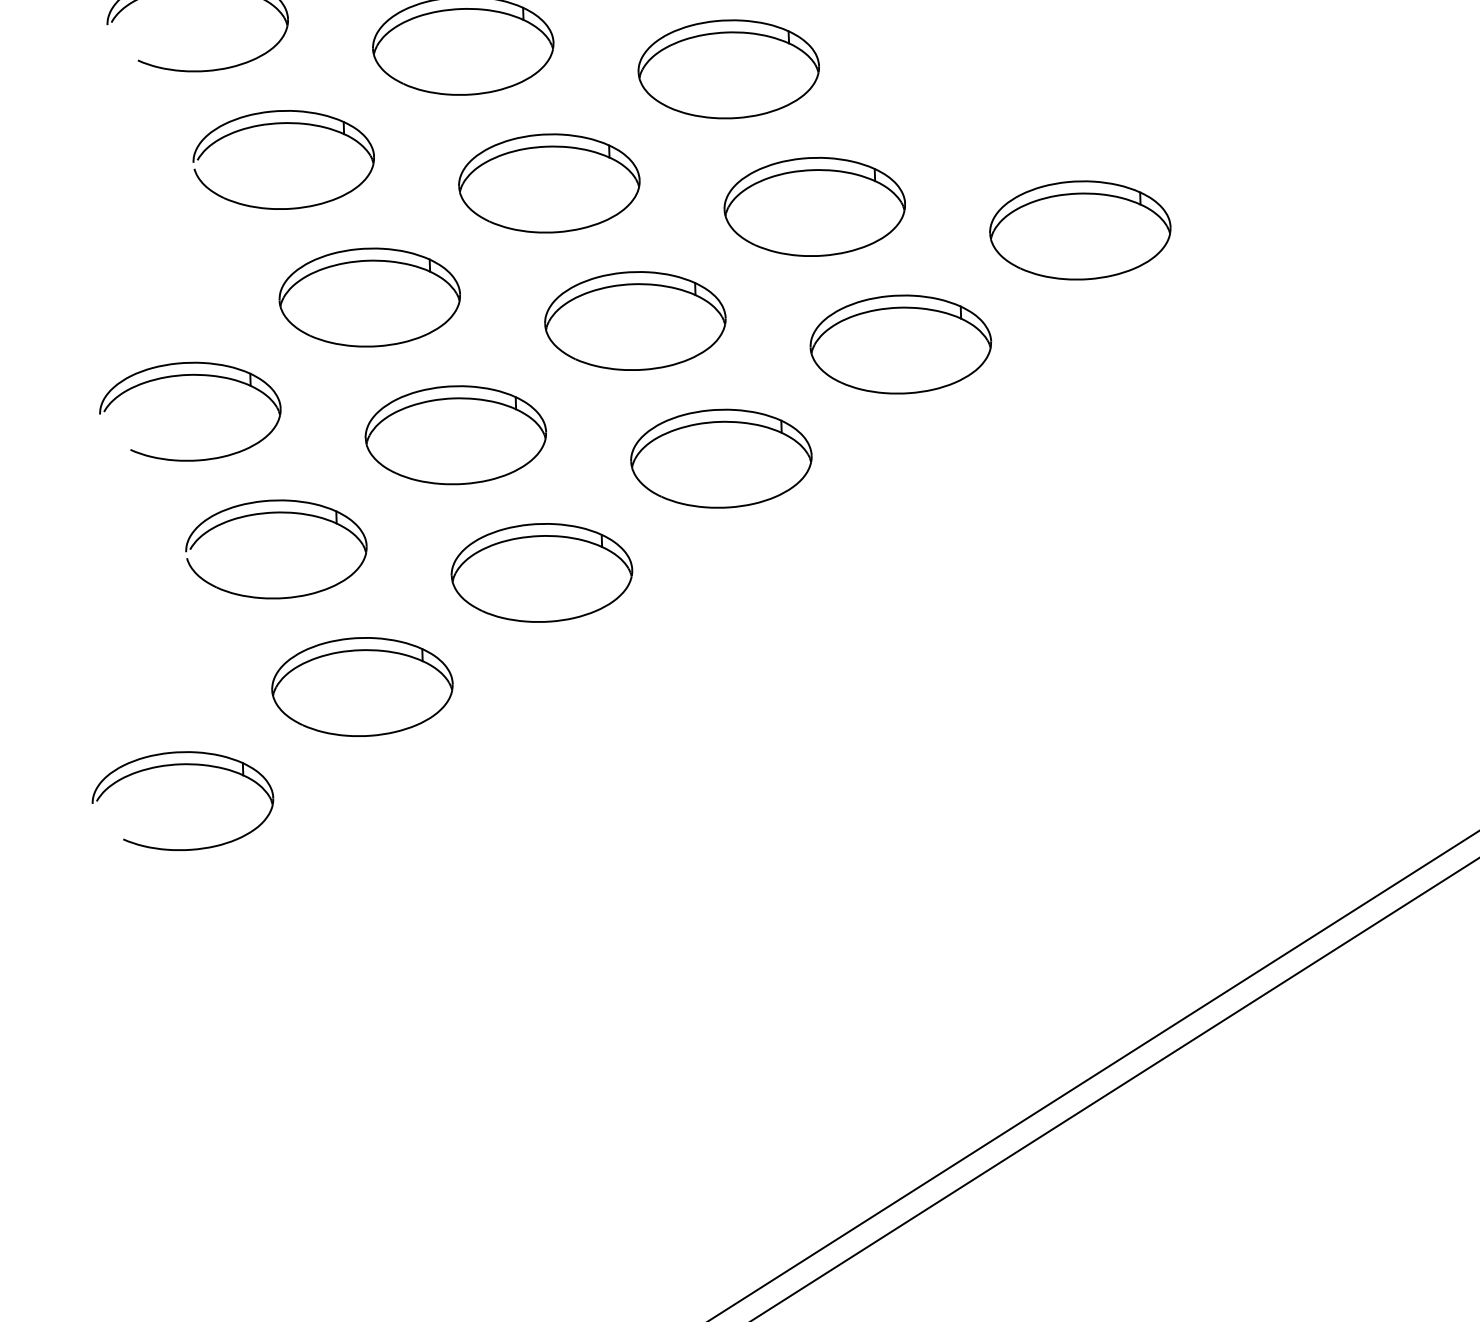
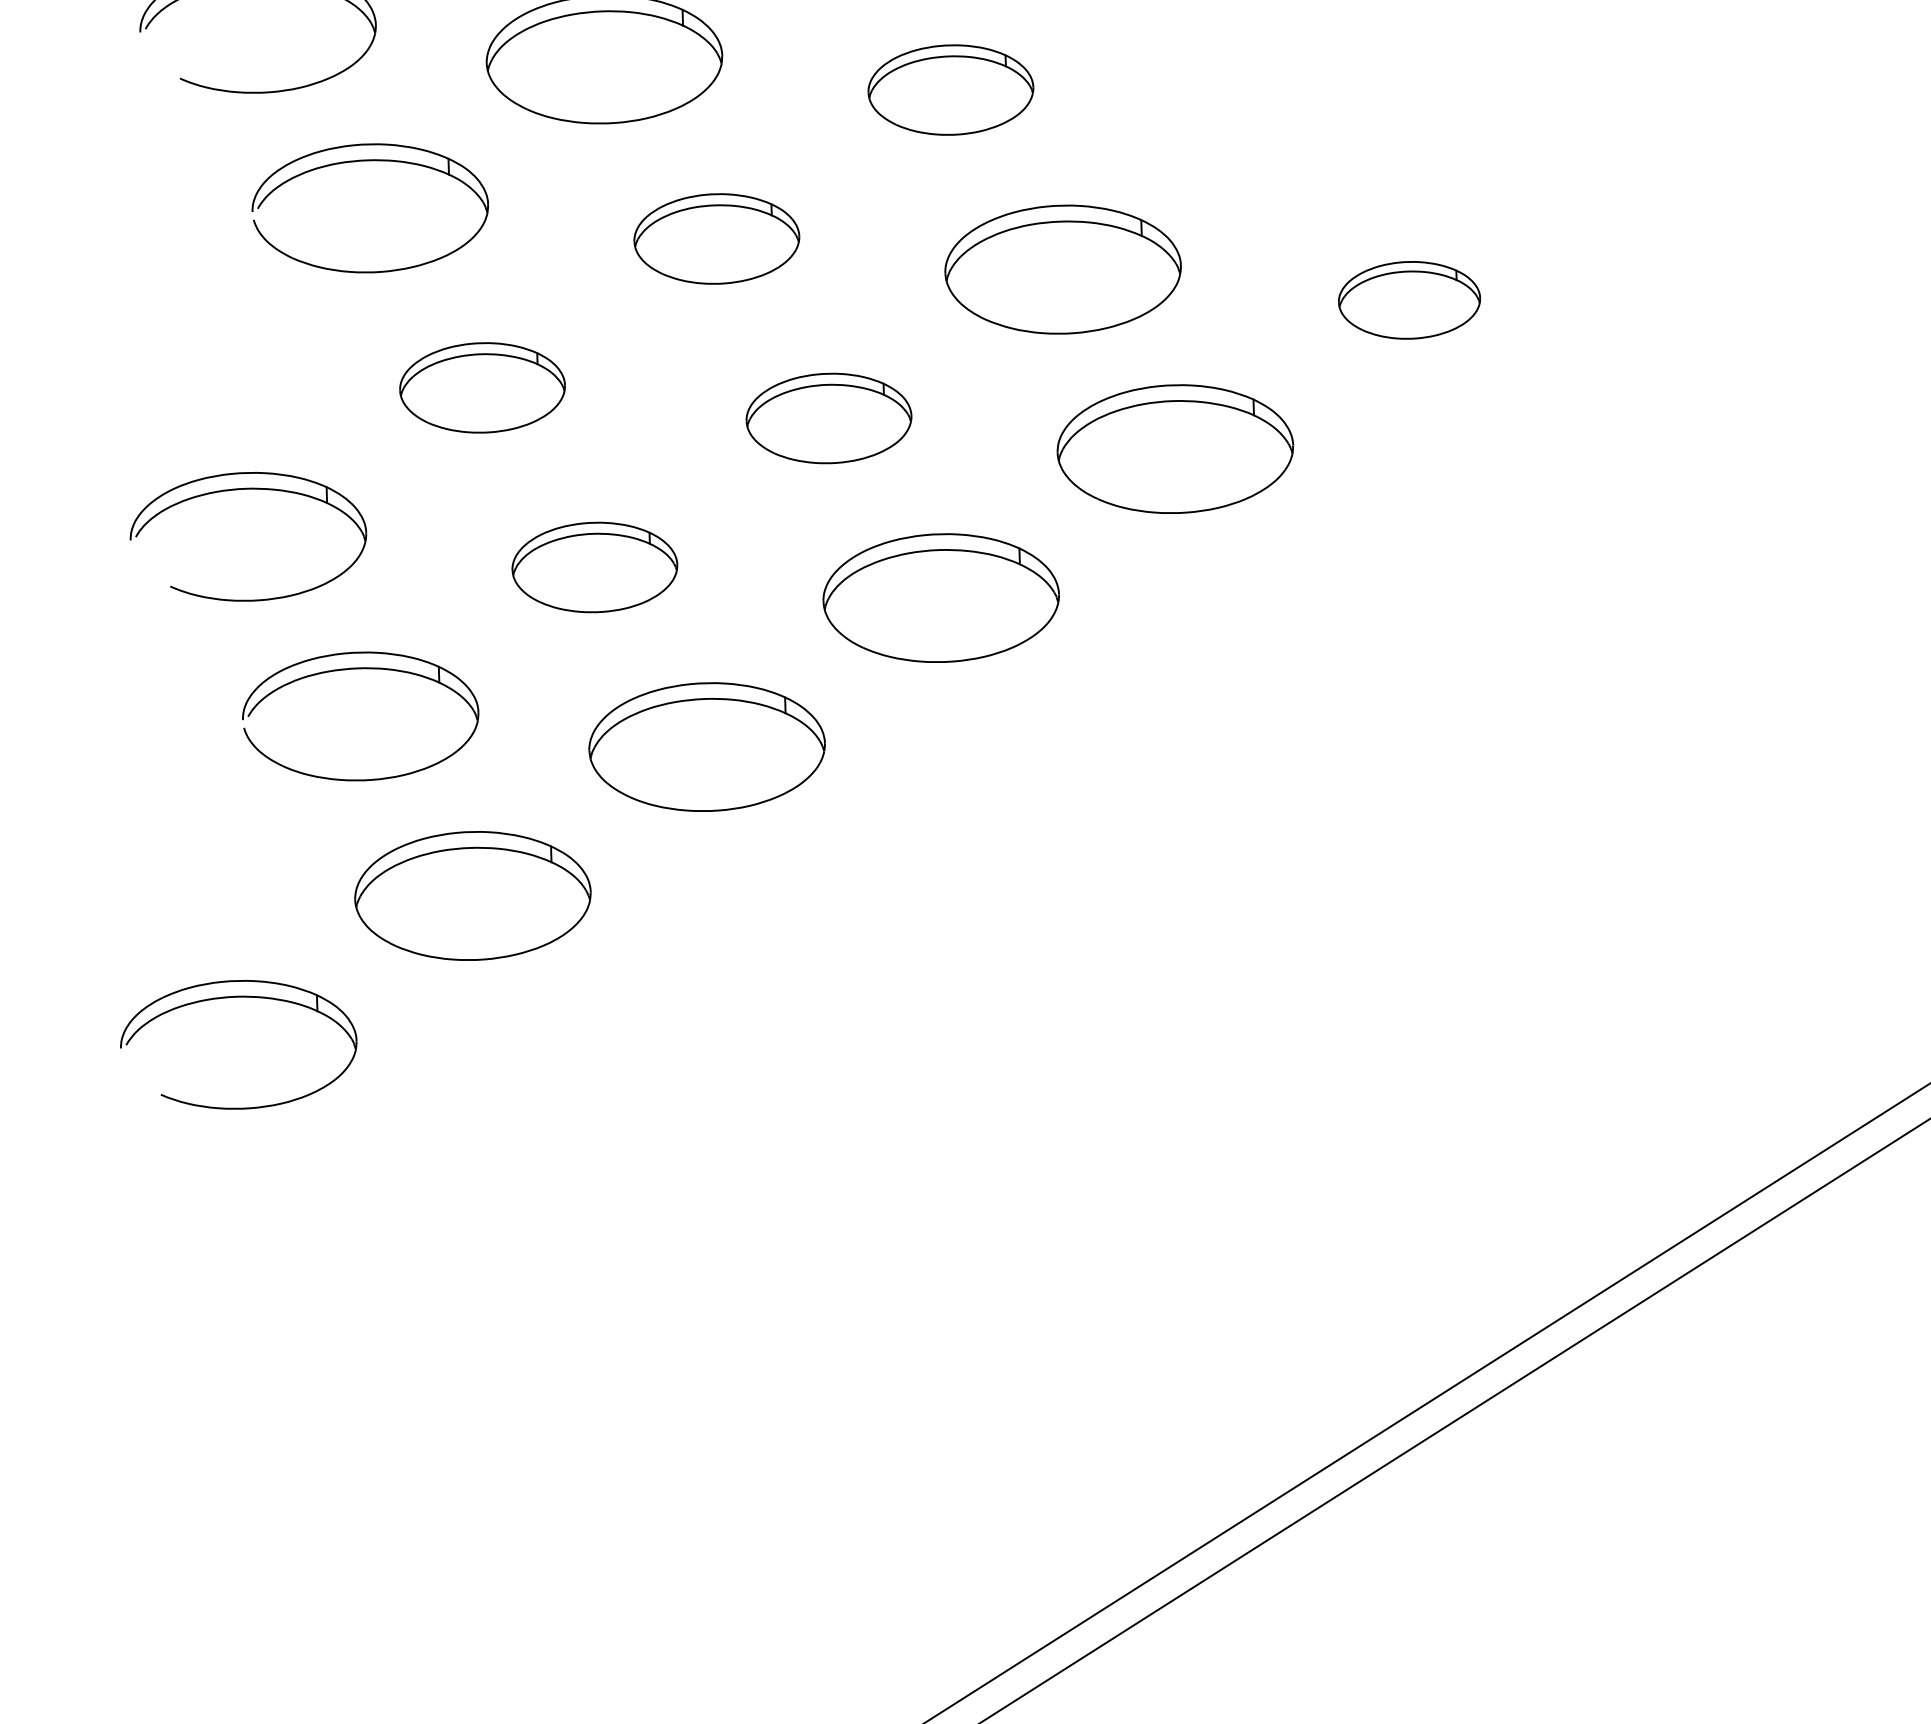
part: (728, 68) -> (950, 89), size x0.7
part: (549, 183) -> (716, 238), size x0.7
part: (1080, 230) -> (1409, 300), size x0.6
part: (369, 297) -> (482, 387), size x0.7
part: (634, 321) -> (828, 418), size x0.7
part: (455, 435) -> (594, 567), size x0.7

